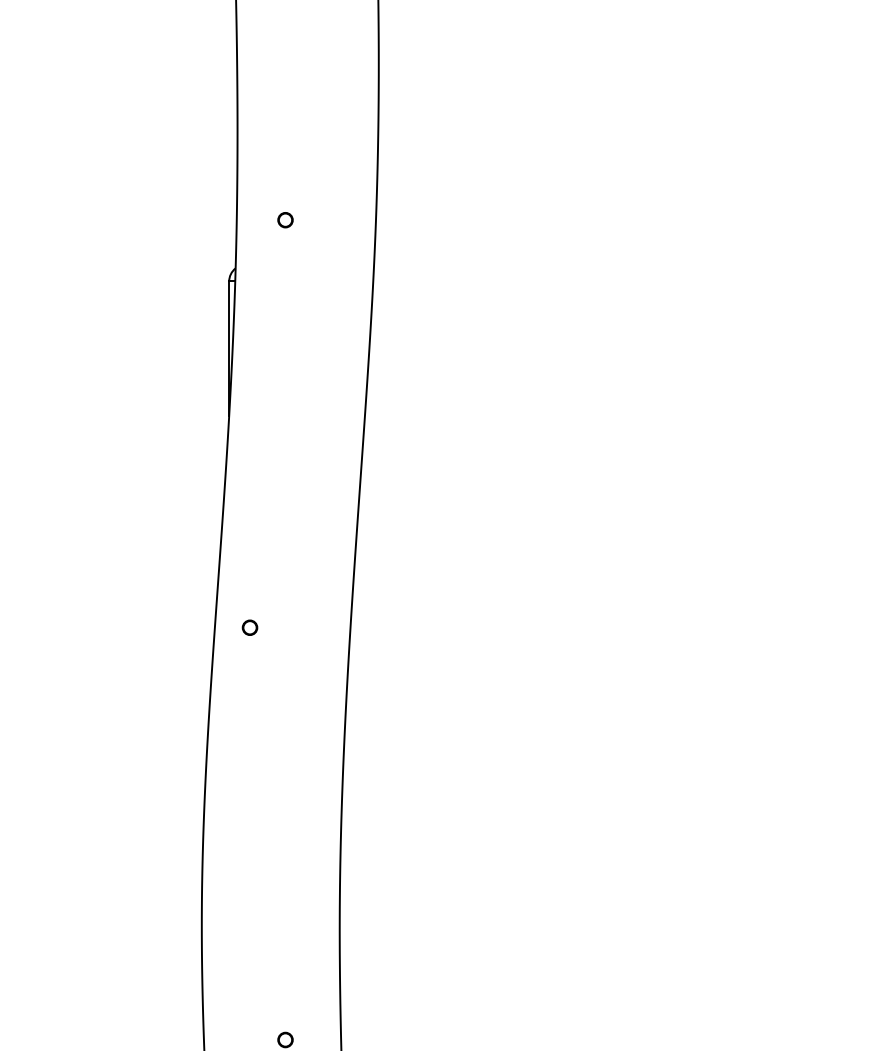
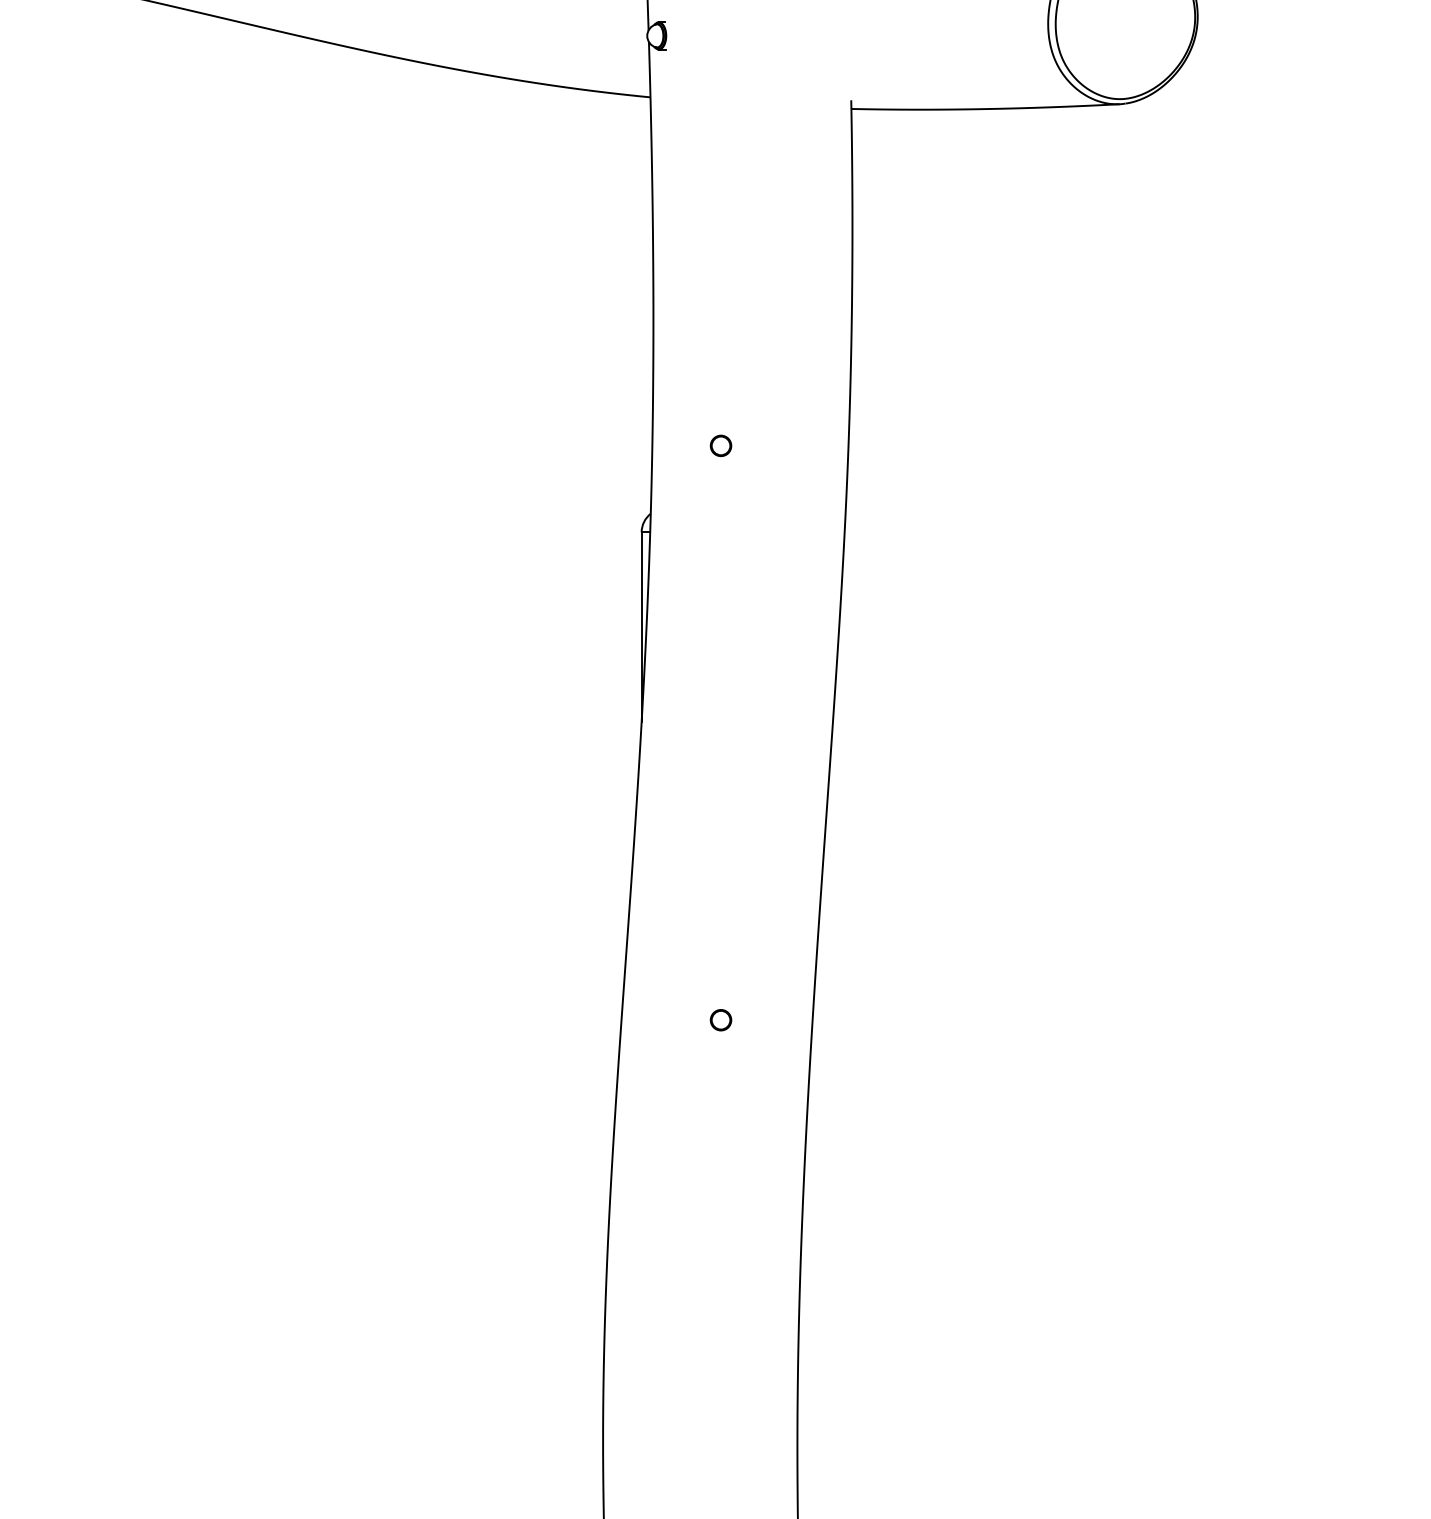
part: (249, 627) -> (720, 1020), moved

